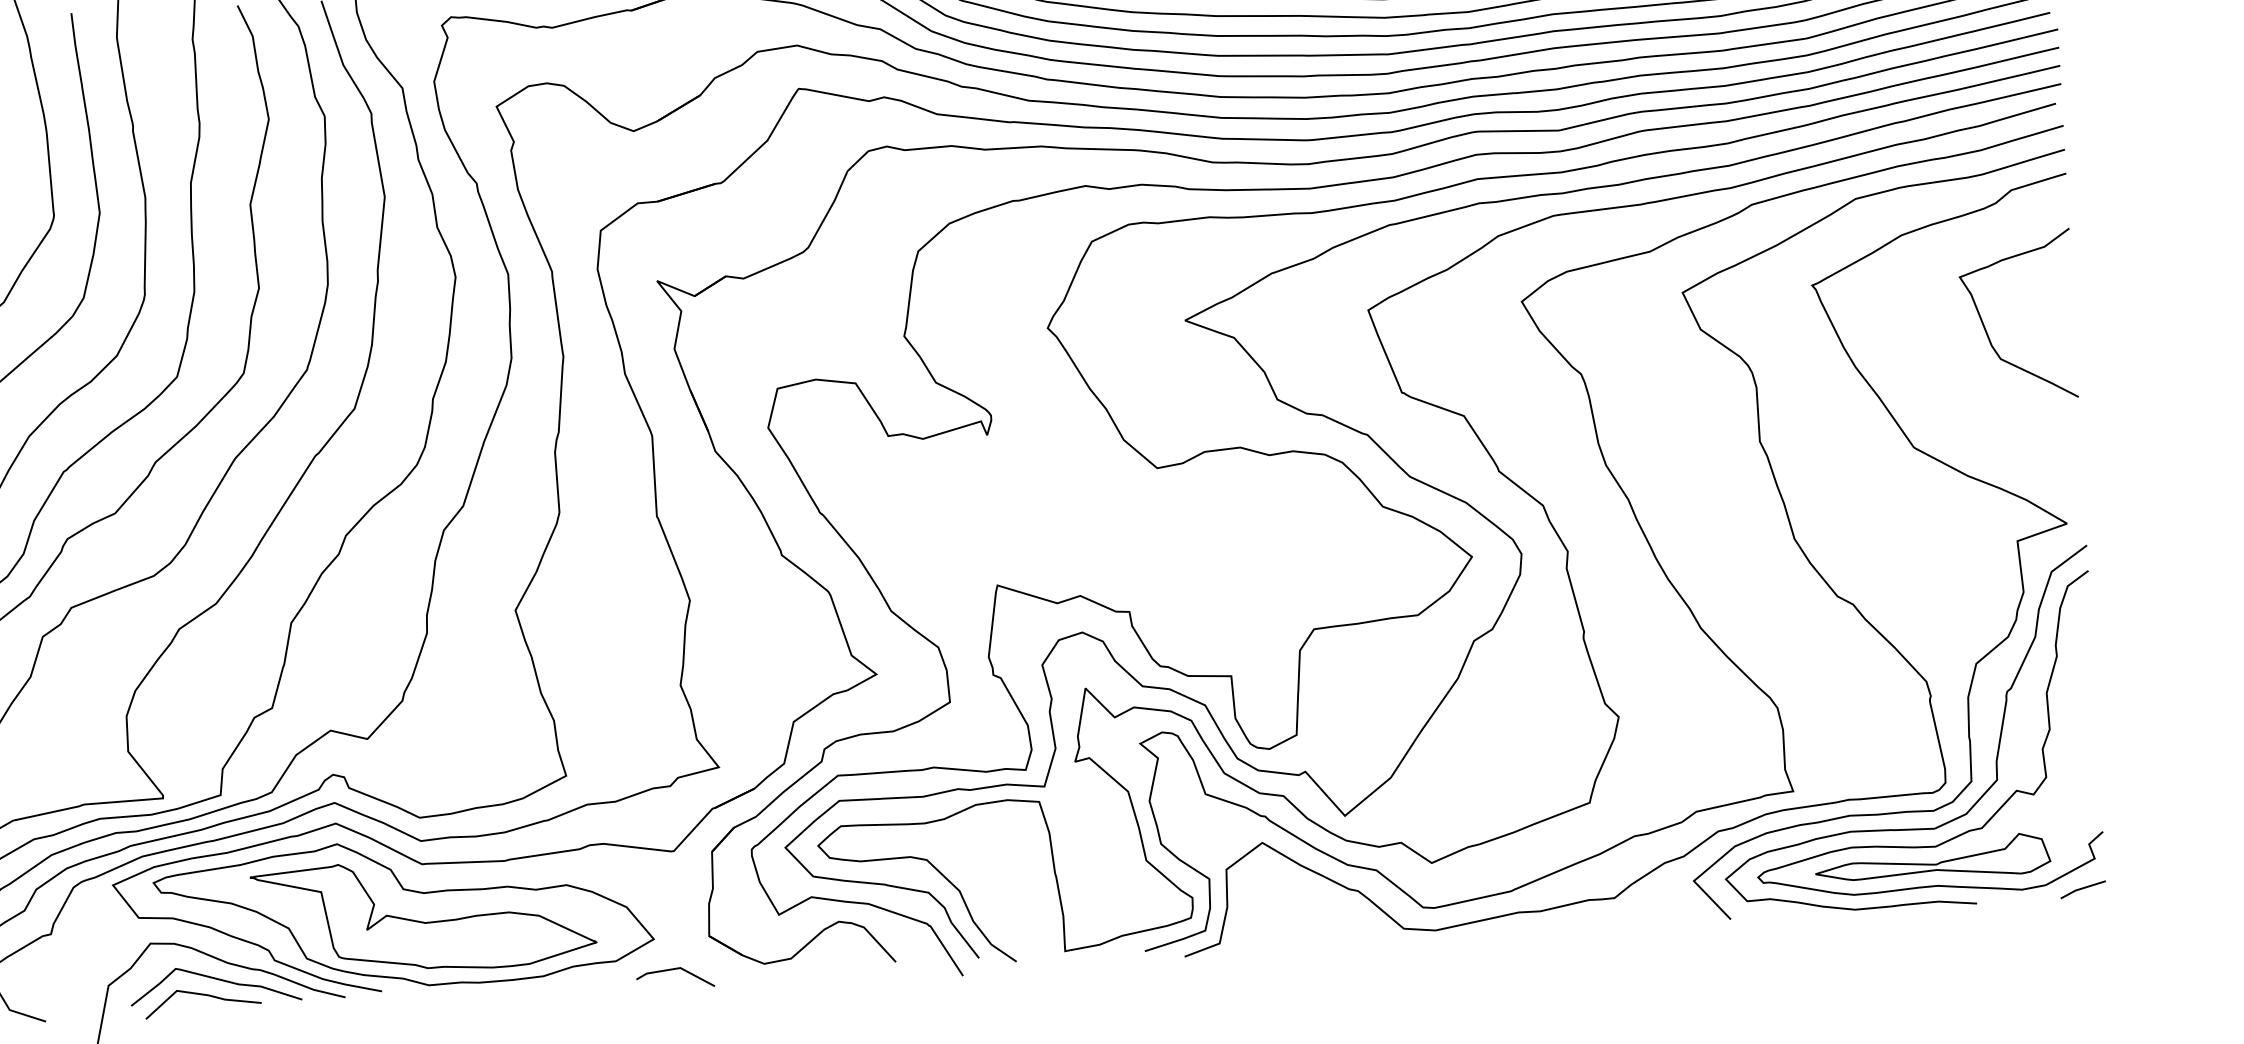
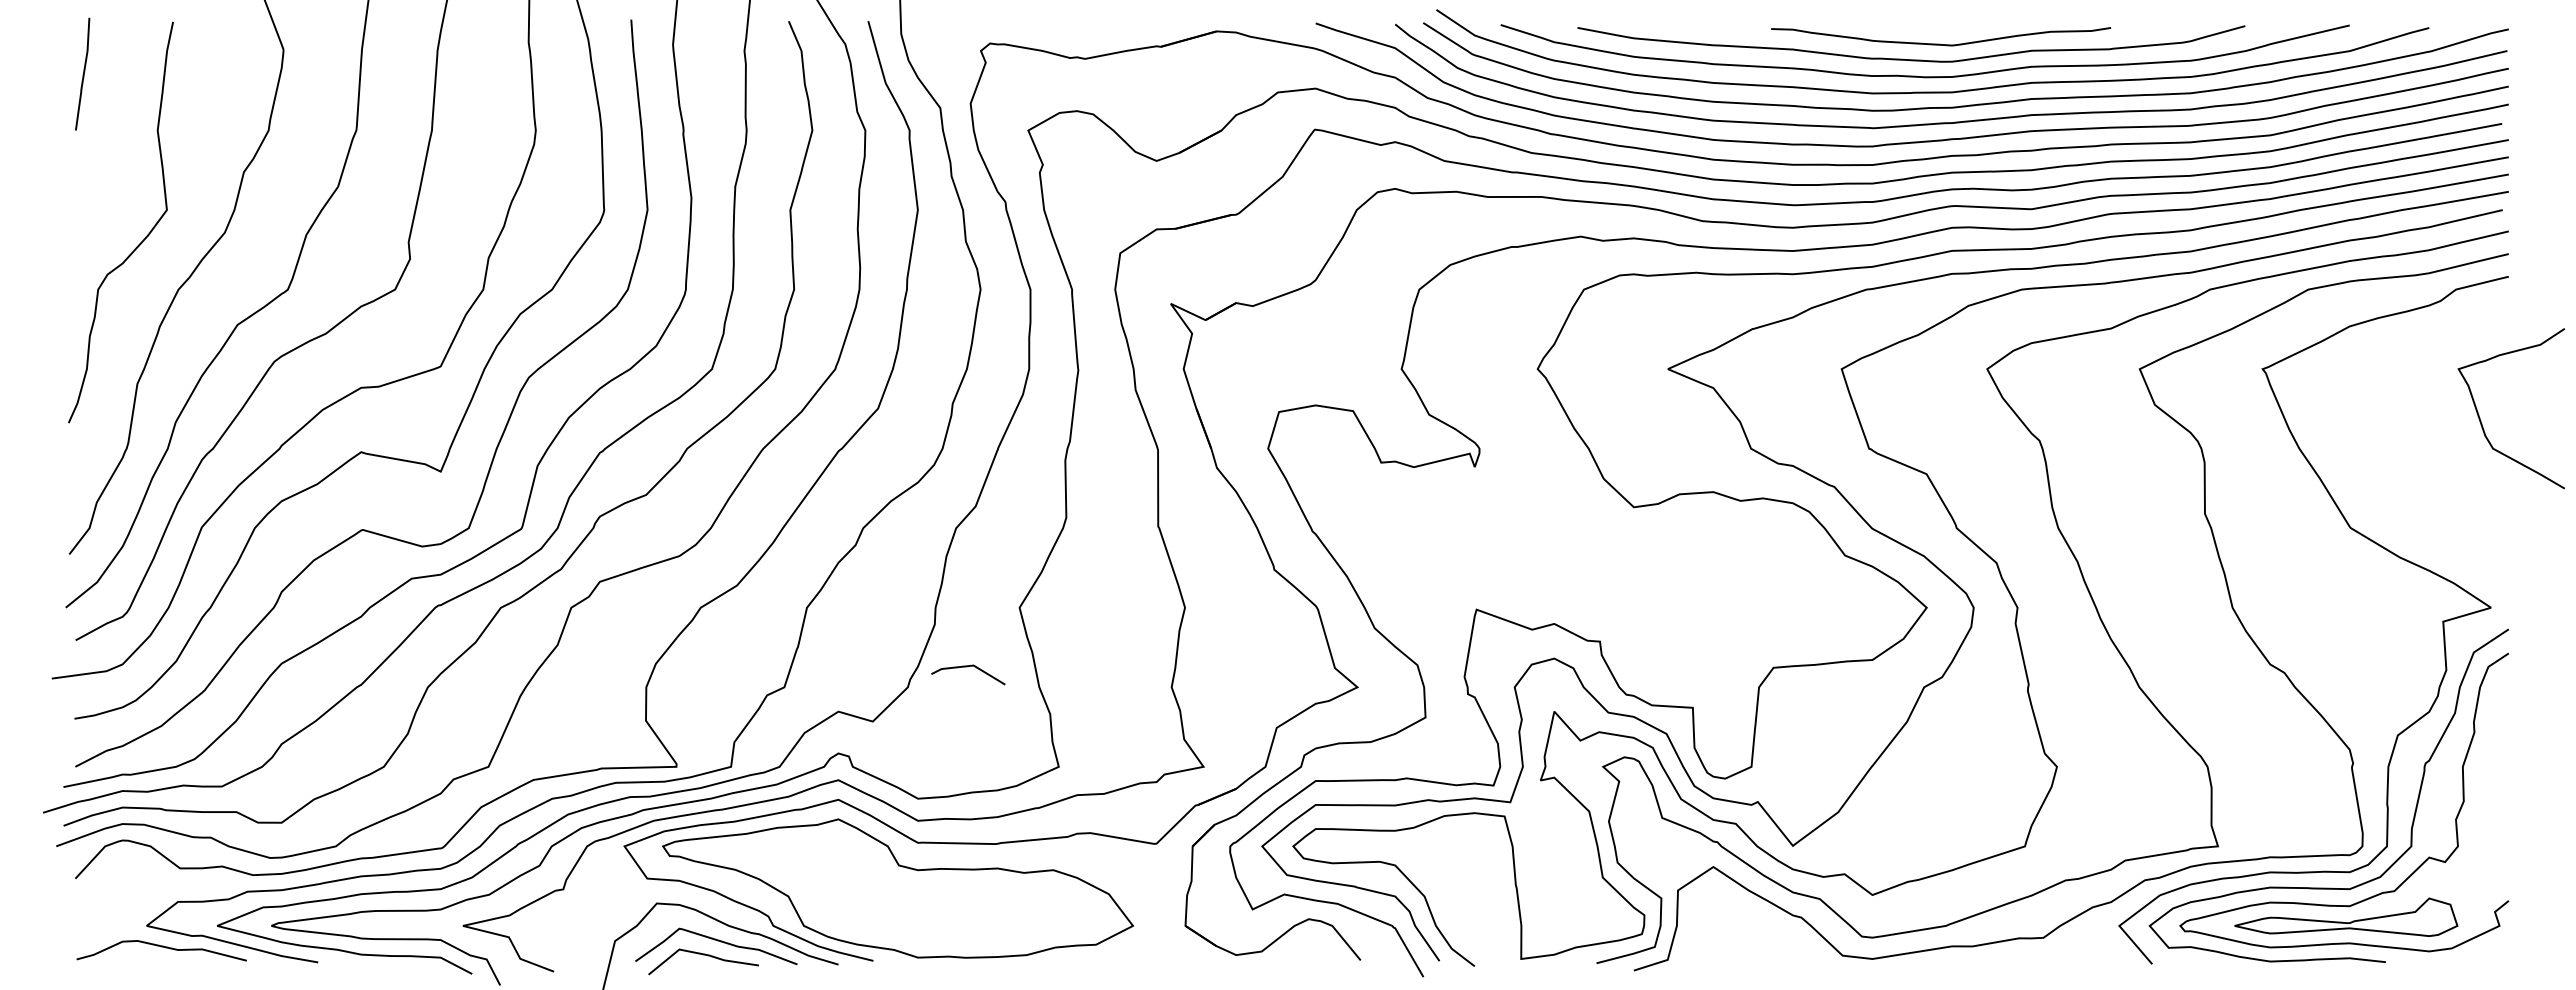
curve: (1985, 326) -> (2480, 417), moved
line: (2082, 889) -> (2486, 954), removed
part: (423, 915) -> (916, 891), removed
line: (674, 970) -> (967, 667), moved

